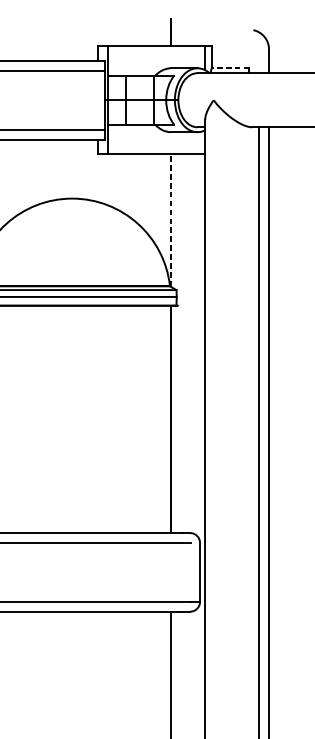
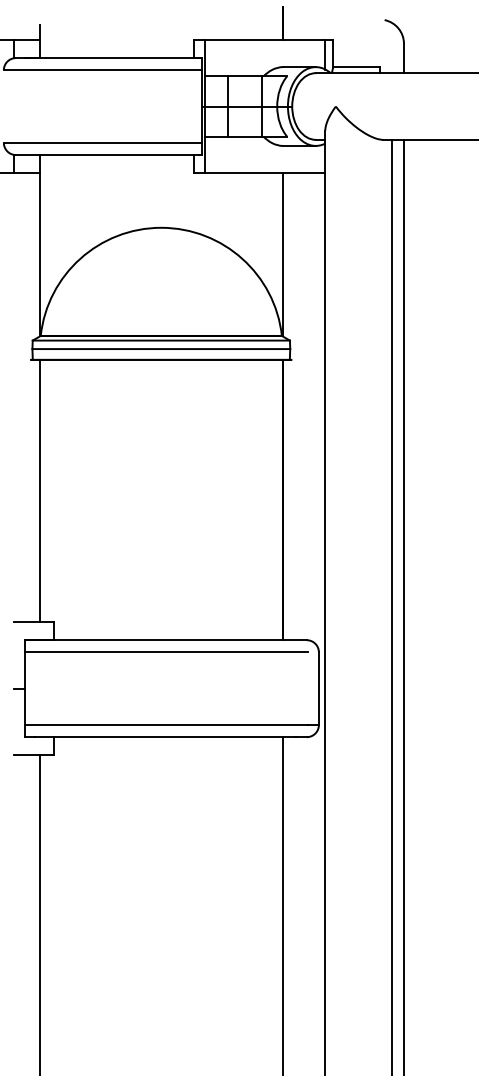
line: (230, 68) -> (356, 67), dashed -> solid
line: (170, 220) -> (282, 254), dashed -> solid

